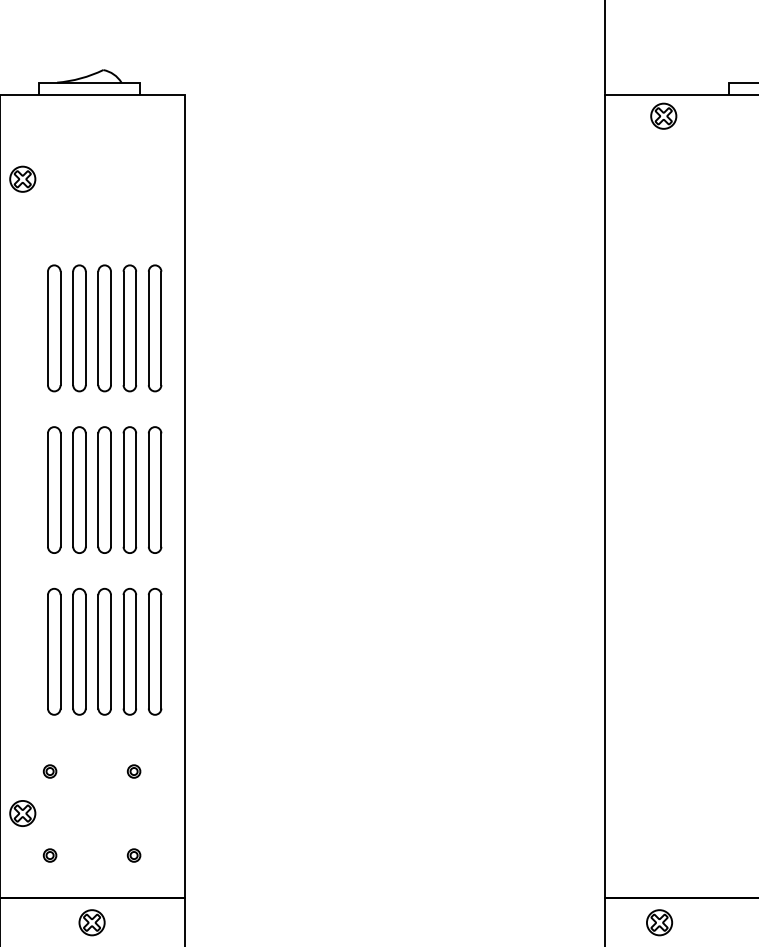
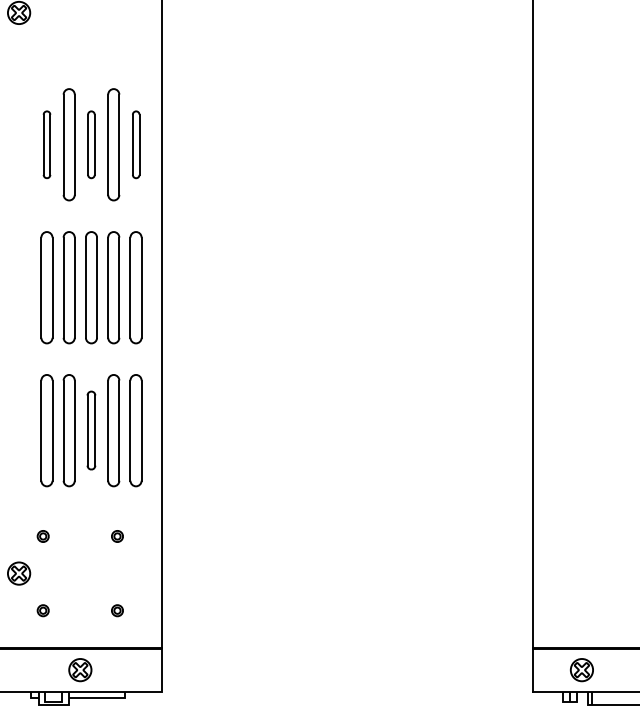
part: (54, 328) -> (47, 144), size x0.6
part: (104, 328) -> (91, 144), size x0.6
part: (155, 328) -> (136, 144), size x0.6
part: (104, 651) -> (91, 430), size x0.7

